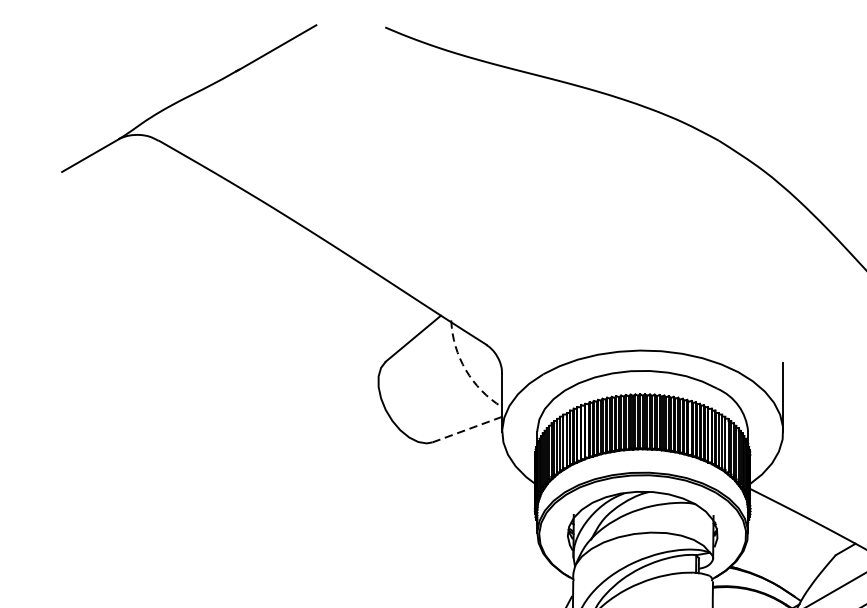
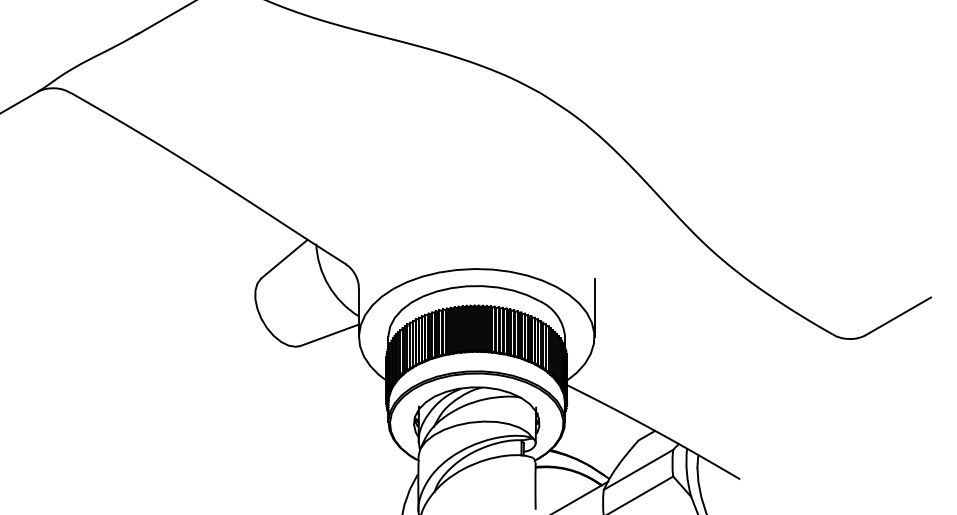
arc: (465, 370) -> (328, 285), dashed -> solid
line: (468, 429) -> (330, 335), dashed -> solid

